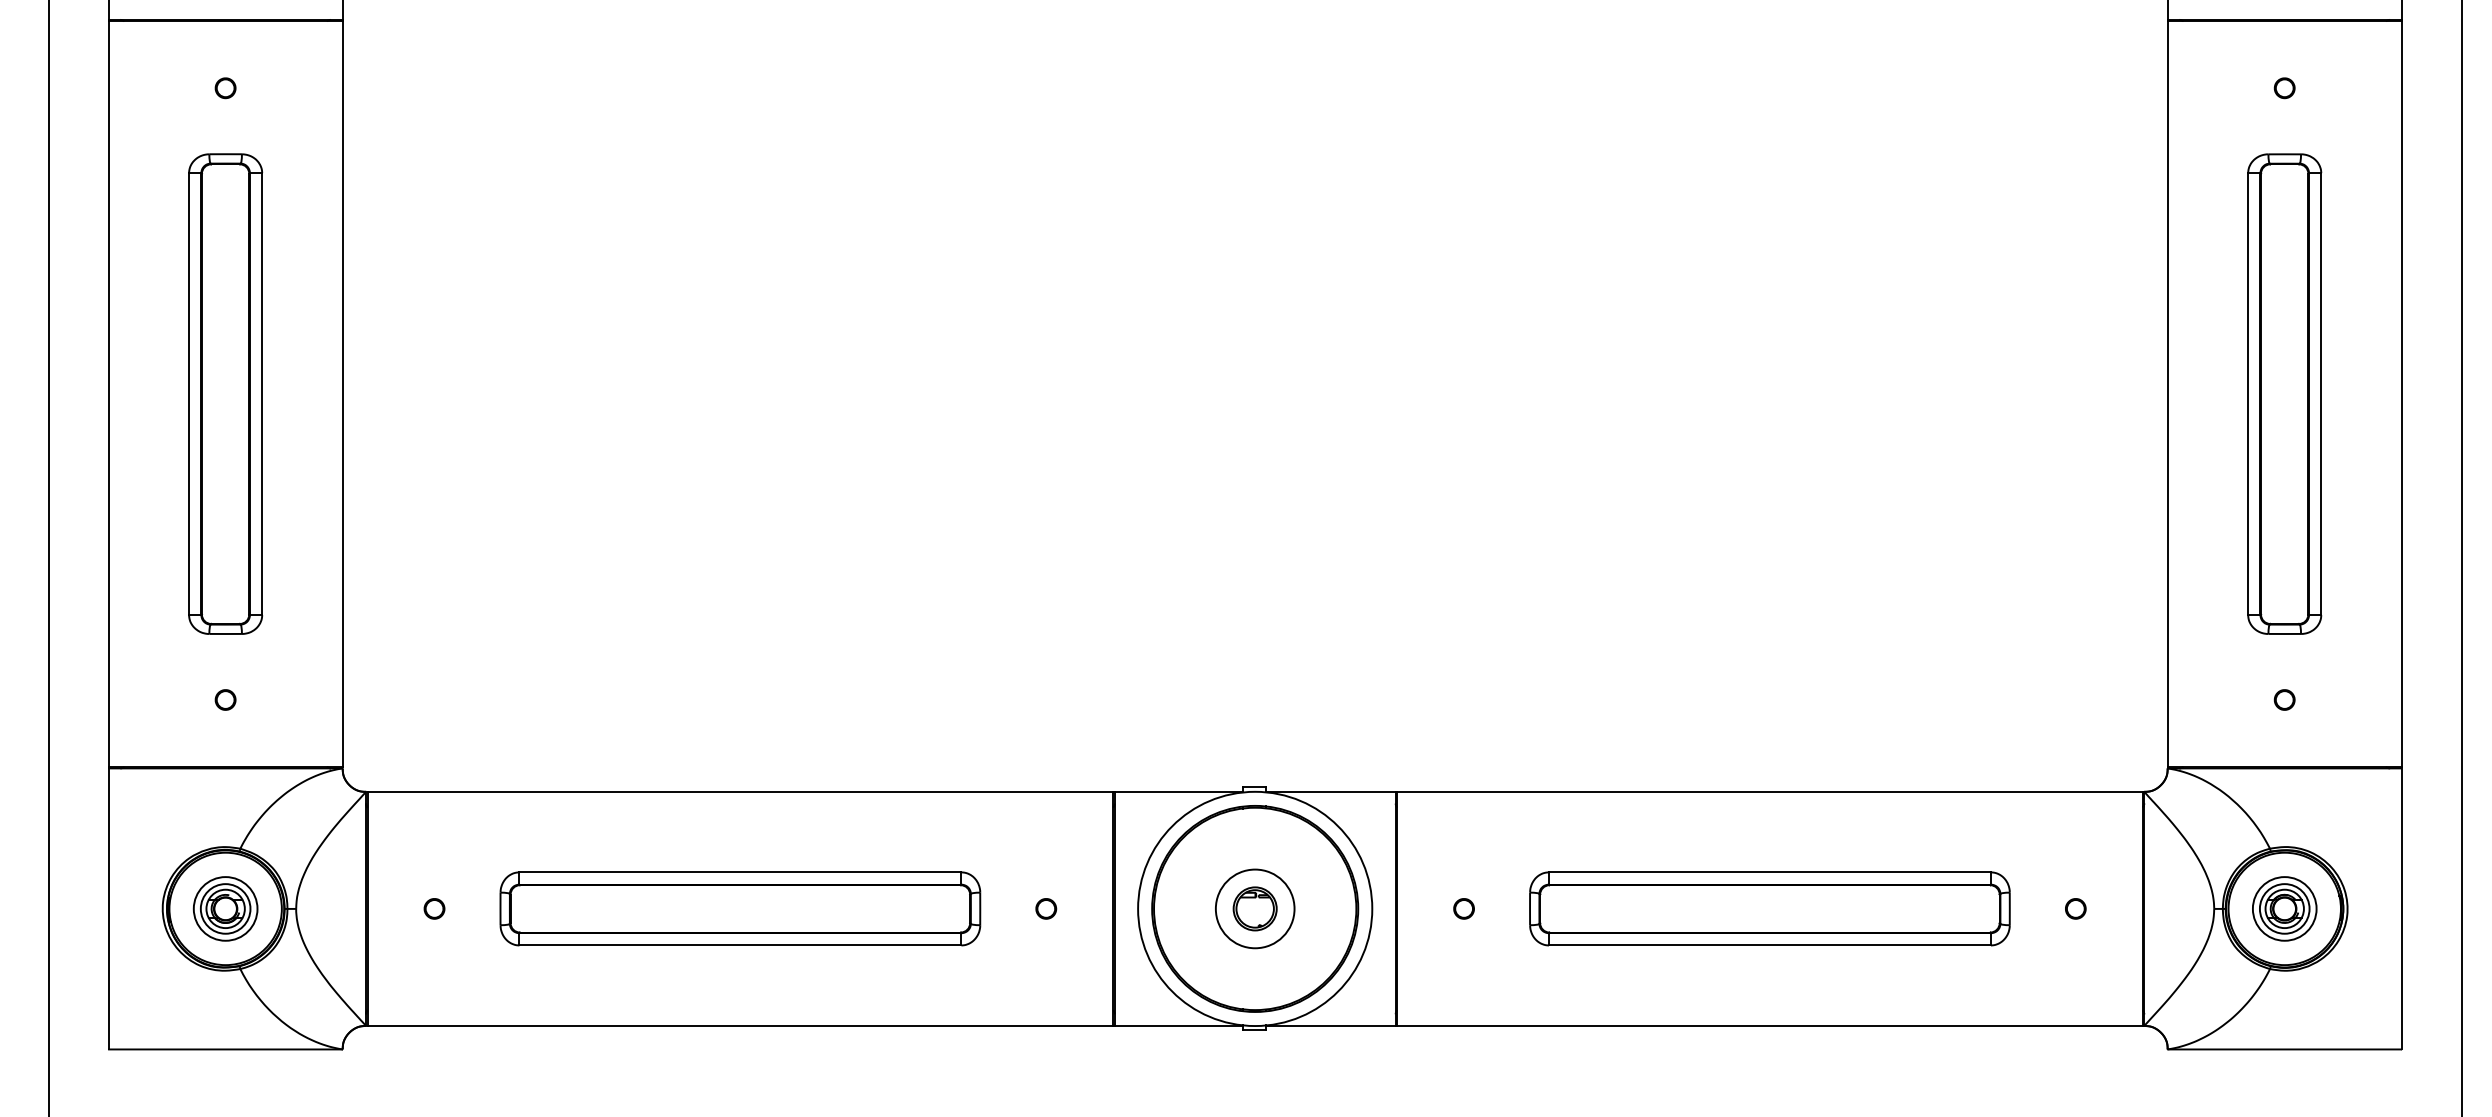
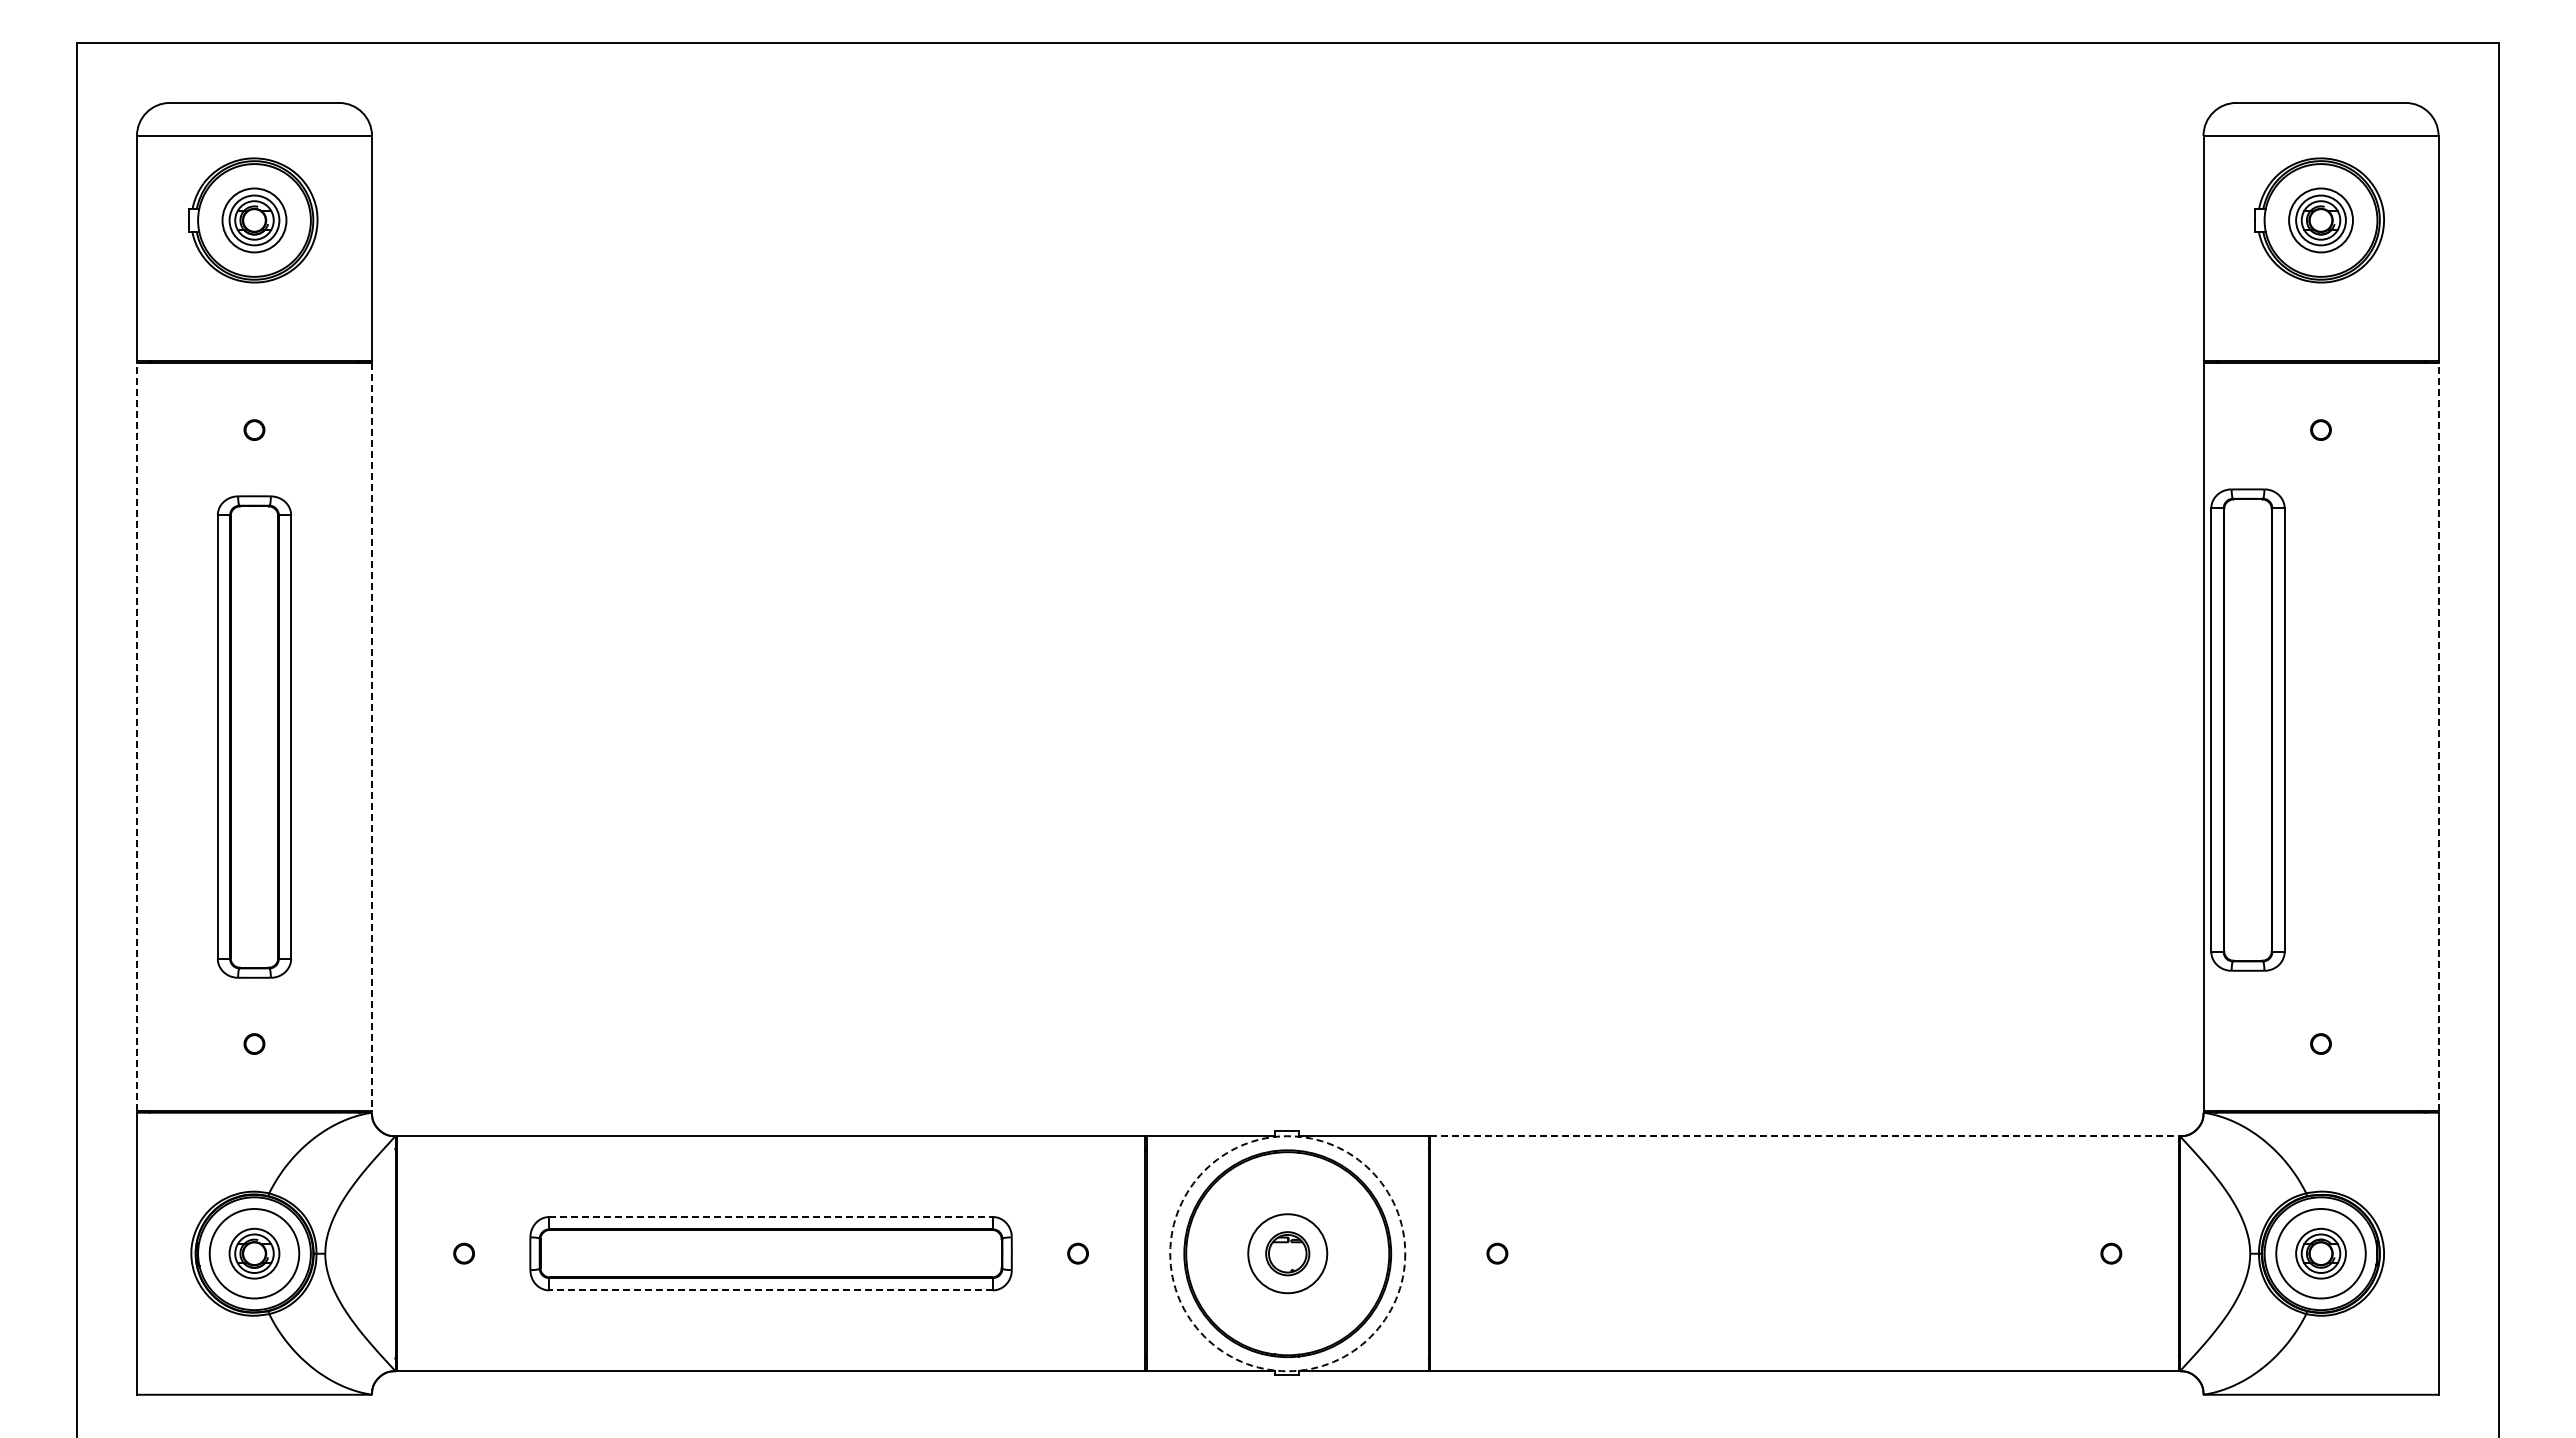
line: (108, 393) -> (136, 736), solid -> dashed
part: (2284, 393) -> (2247, 729), moved
line: (2401, 393) -> (2438, 736), solid -> dashed
line: (343, 394) -> (372, 737), solid -> dashed
line: (1770, 792) -> (1804, 1136), solid -> dashed
line: (740, 872) -> (771, 1217), solid -> dashed
circle: (225, 908) -> (254, 1253), size x1.4
circle: (1254, 908) -> (1287, 1253), solid -> dashed
part: (1769, 908) -> (1803, 1253), removed
circle: (2284, 908) -> (2320, 1253), size x1.4
line: (740, 945) -> (771, 1290), solid -> dashed

